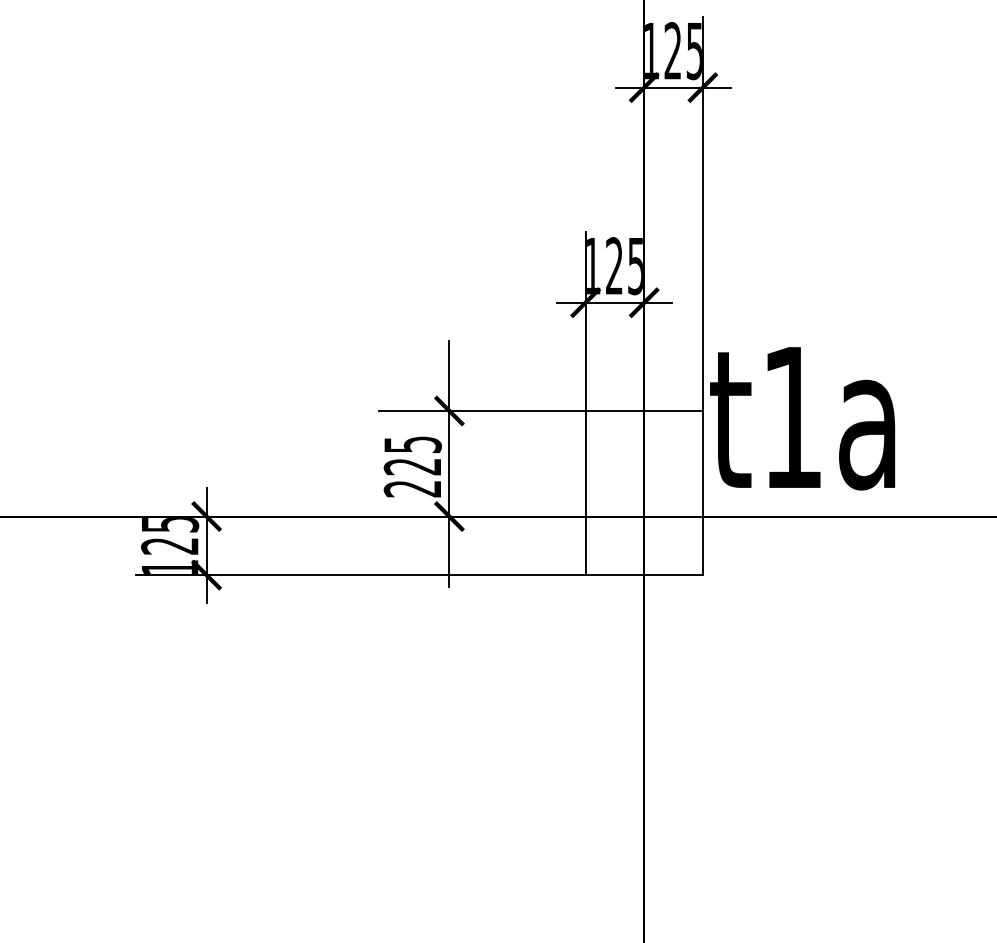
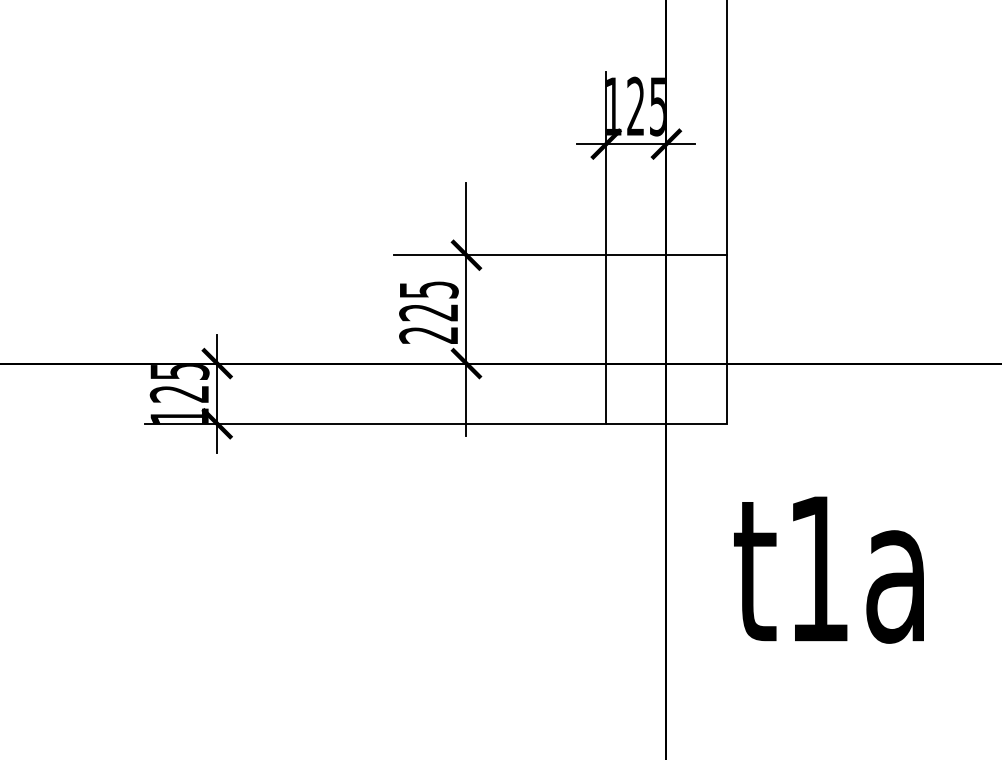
text: (802, 418) -> (828, 569), moved

